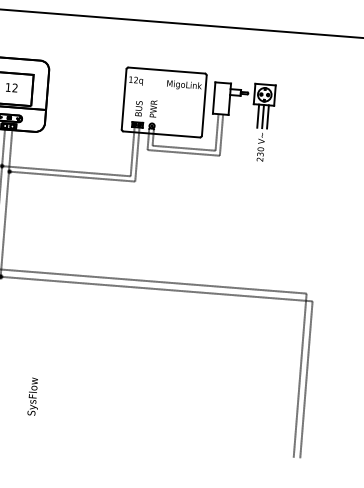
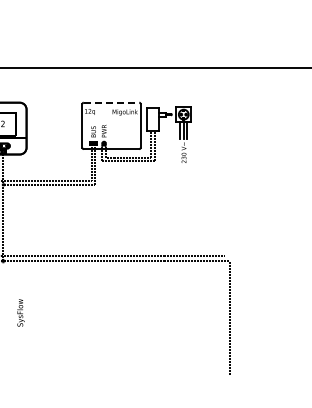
line: (166, 70) -> (111, 102), solid -> dashed
line: (300, 375) -> (225, 315), removed
text: (33, 396) -> (20, 312), moved

